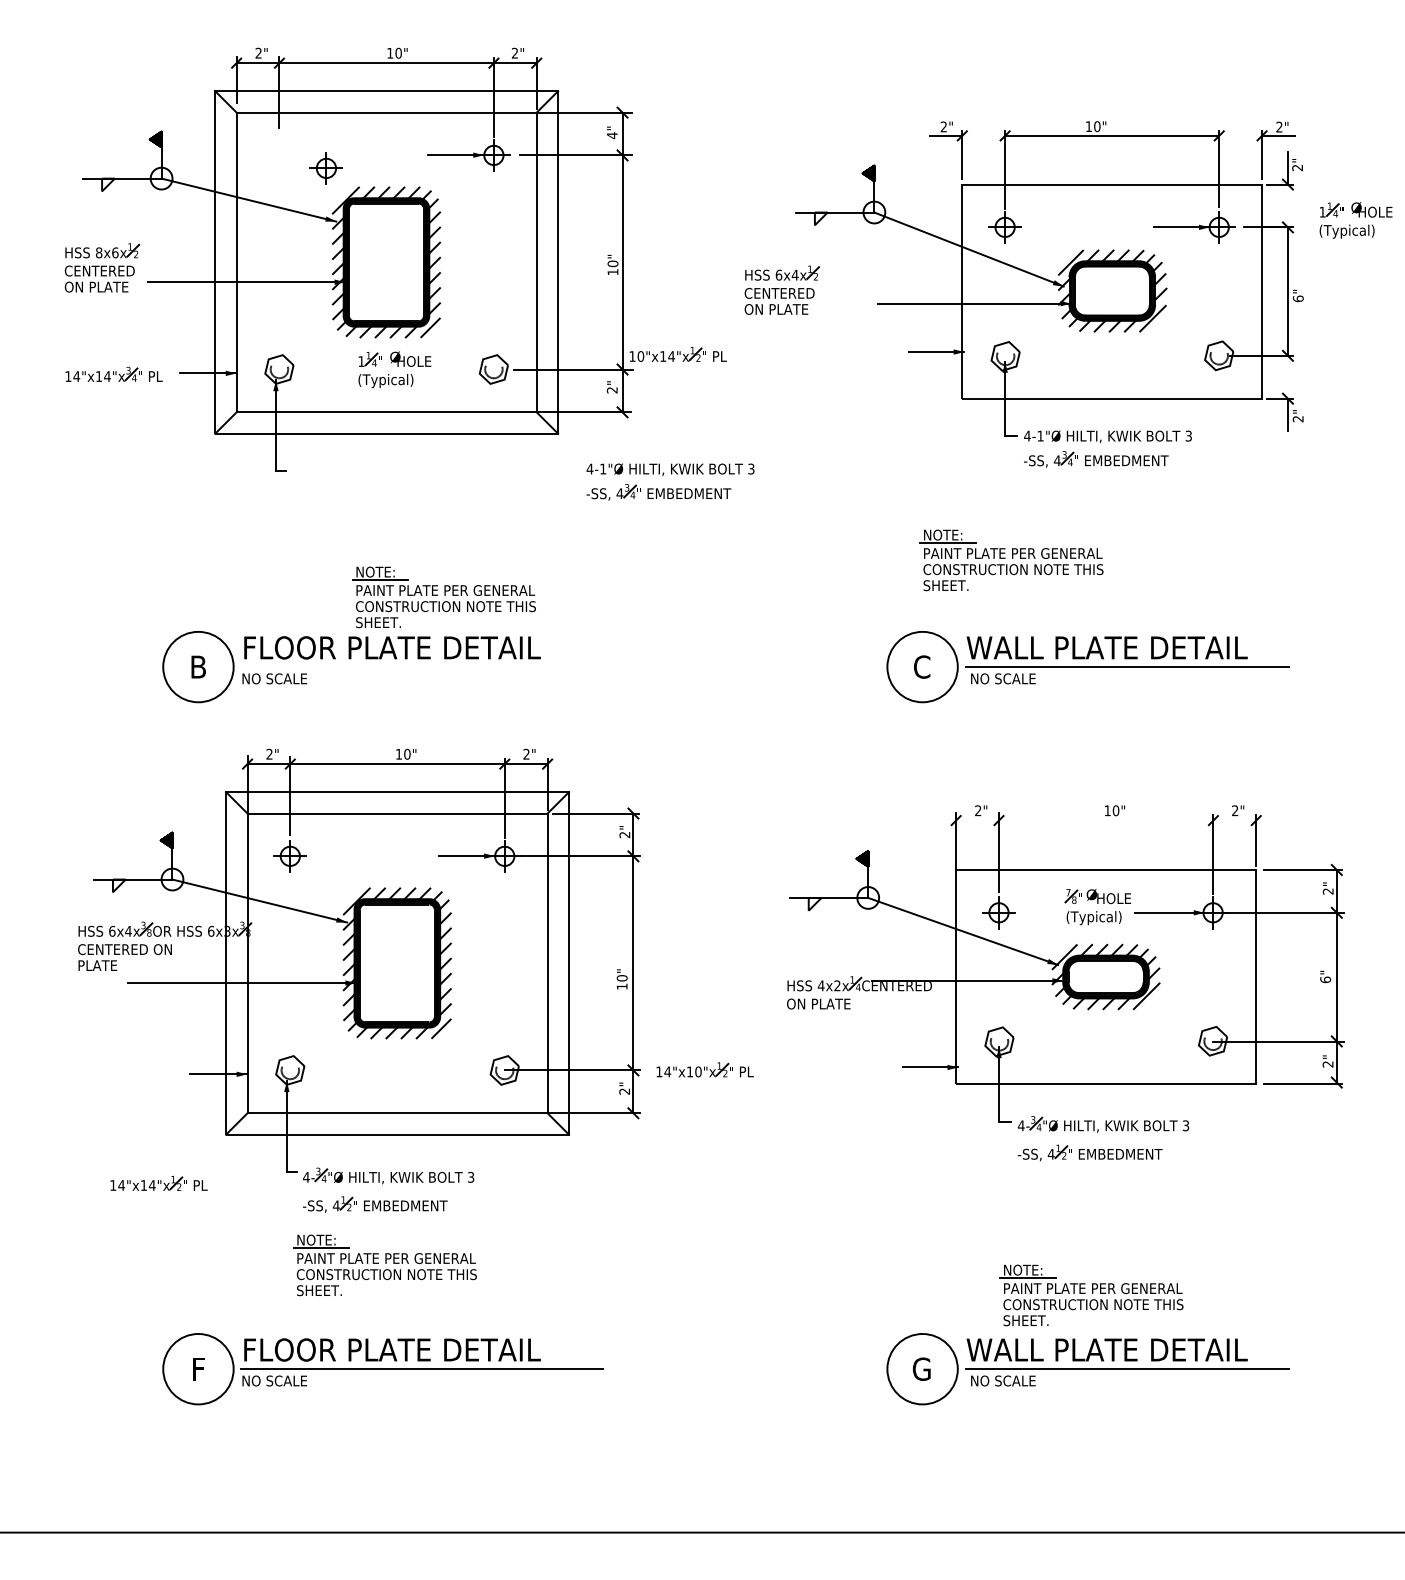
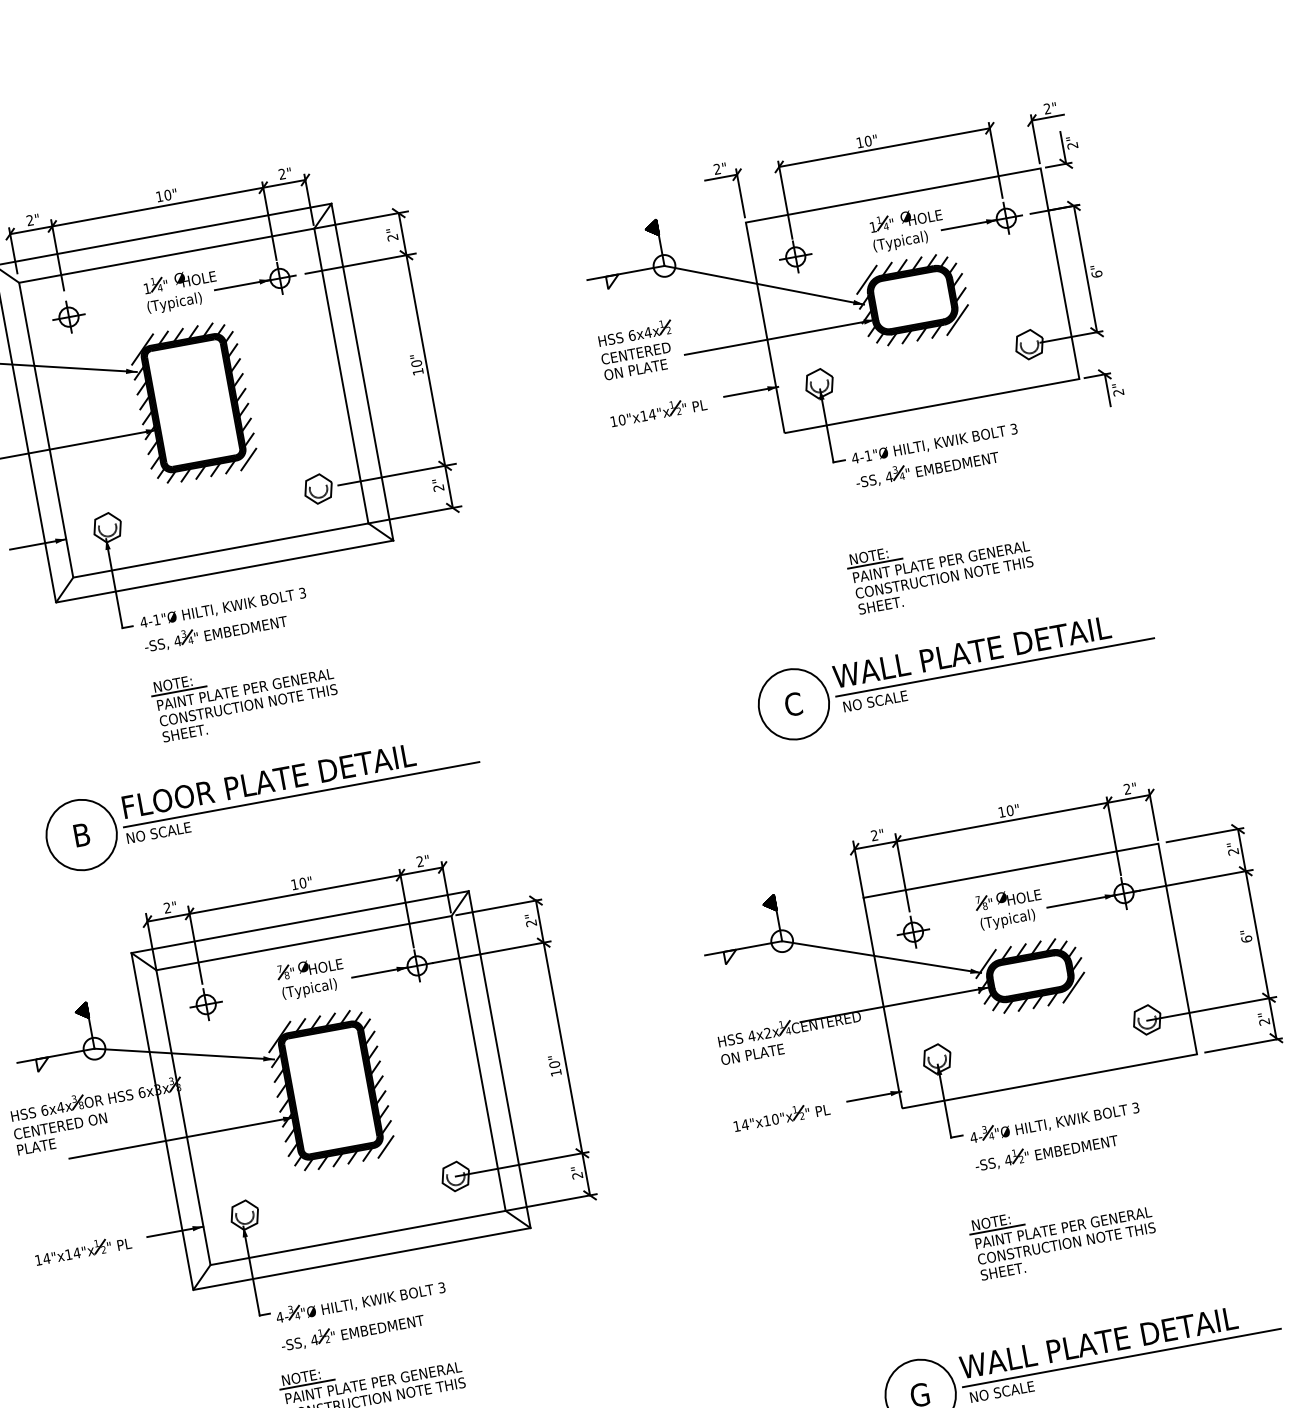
text: (611, 135) -> (392, 237), 4" -> 2"
part: (325, 168) -> (68, 317), moved
part: (1355, 220) -> (907, 229), moved
part: (782, 289) -> (638, 349), moved
part: (677, 354) -> (657, 411), moved
part: (394, 369) -> (181, 290), moved
part: (670, 488) -> (226, 626), moved
part: (1011, 560) -> (940, 569), moved
part: (443, 597) -> (244, 696), moved
line: (421, 667) -> (301, 795), added
line: (1106, 820) -> (1002, 822), added
part: (398, 849) -> (311, 978), added
part: (704, 1069) -> (780, 1115), moved
part: (158, 1182) -> (82, 1249), moved
part: (1091, 1295) -> (1063, 1234), moved

